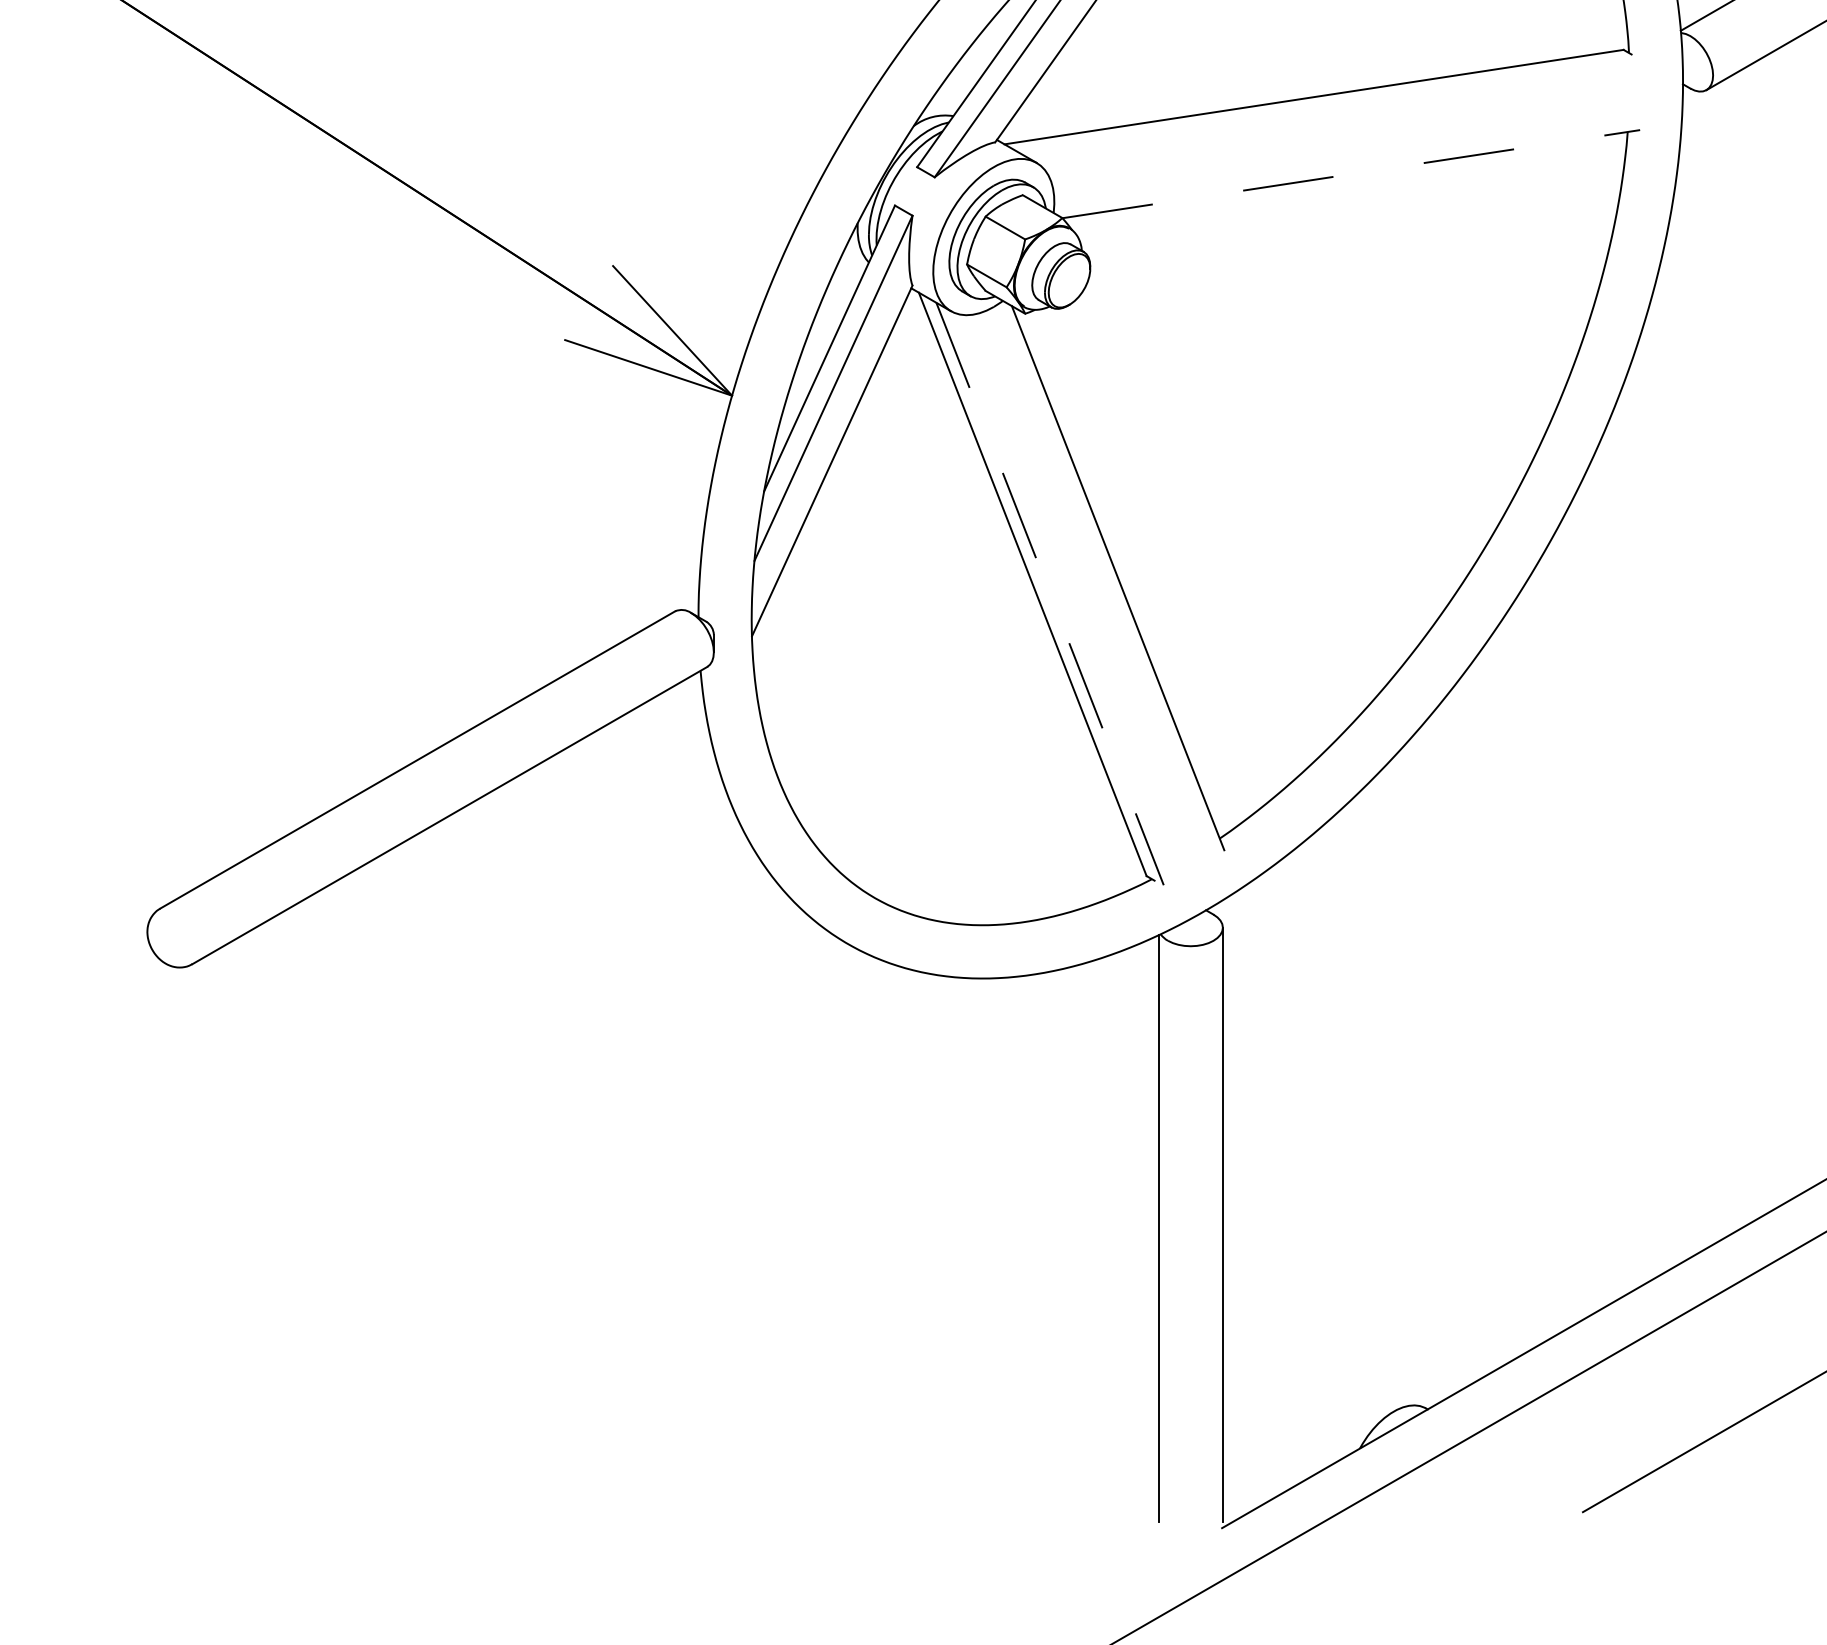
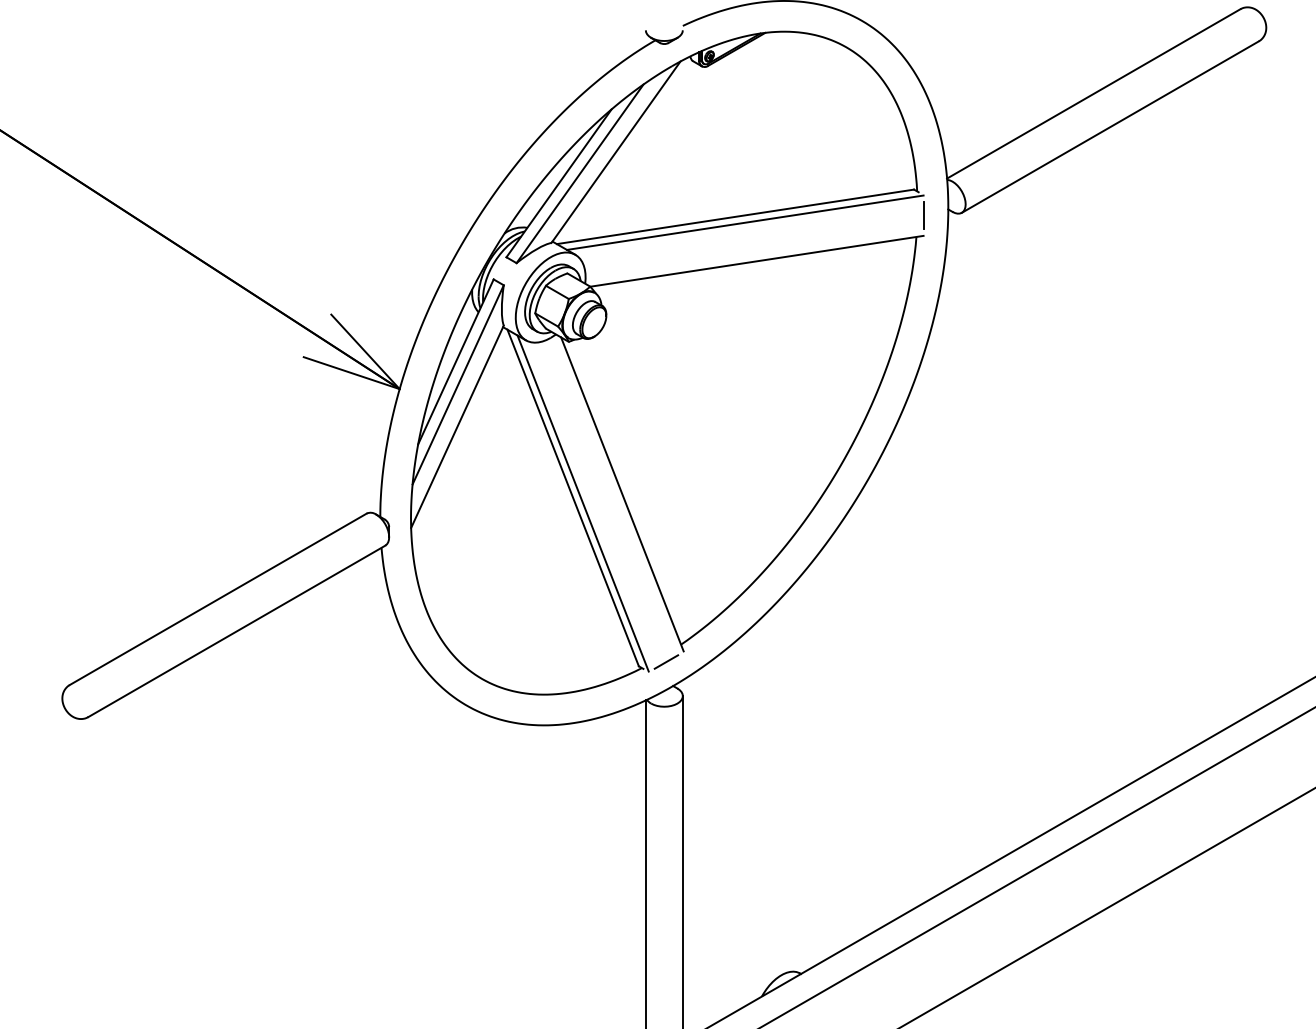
line: (1641, 94) -> (924, 215), added
line: (1329, 106) -> (744, 222), added
line: (1350, 174) -> (756, 261), dashed -> solid
line: (1050, 595) -> (583, 504), dashed -> solid
line: (1194, 867) -> (666, 661), added

